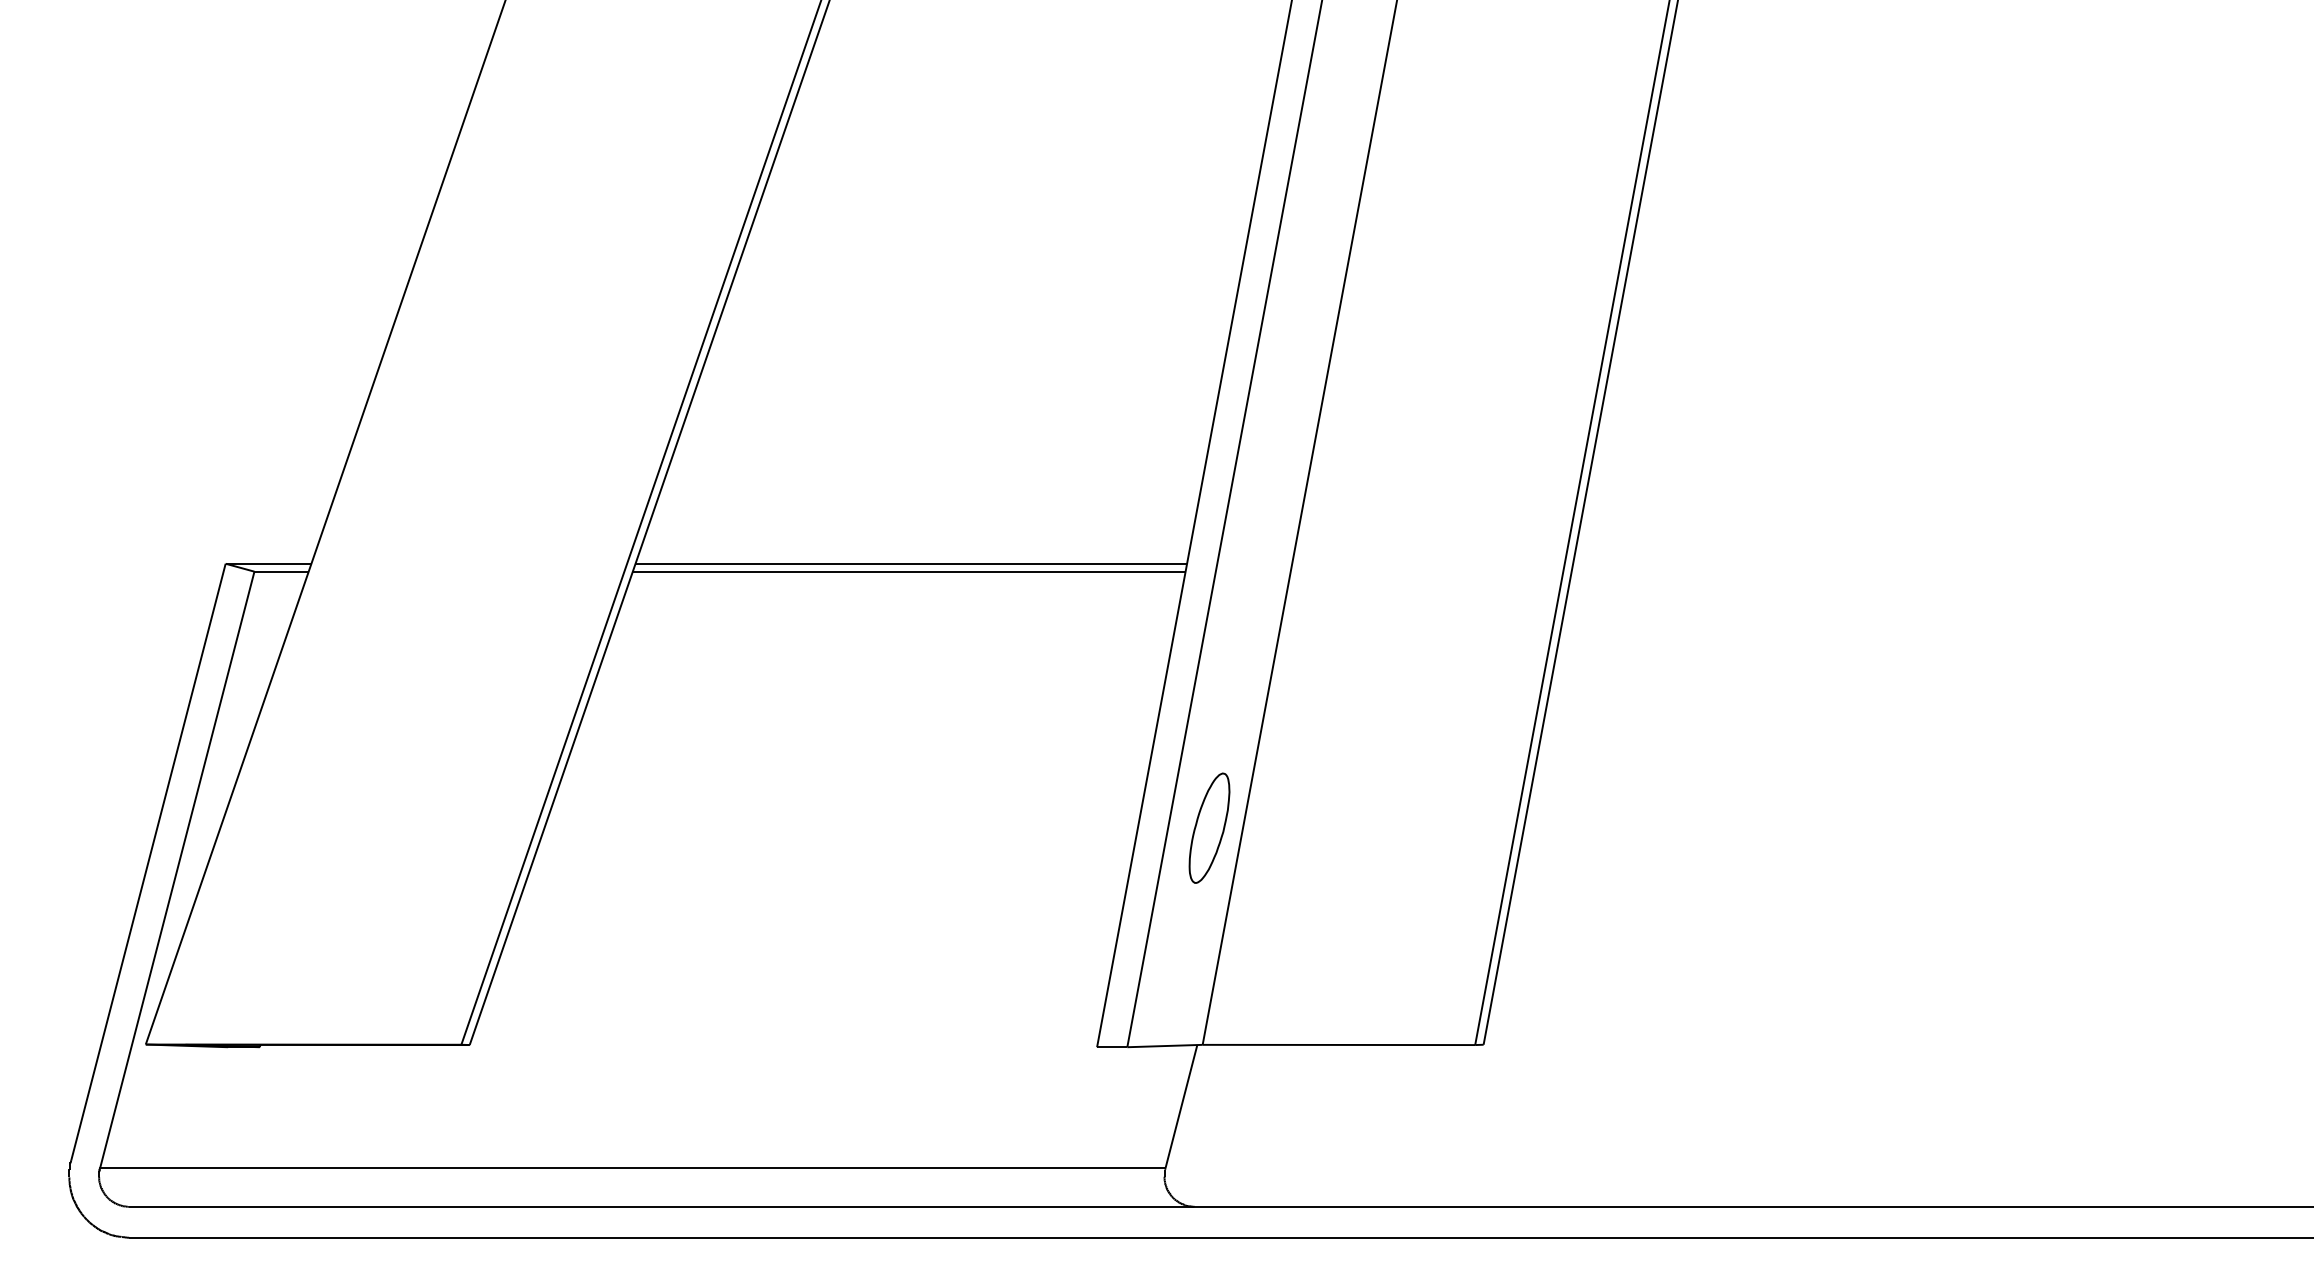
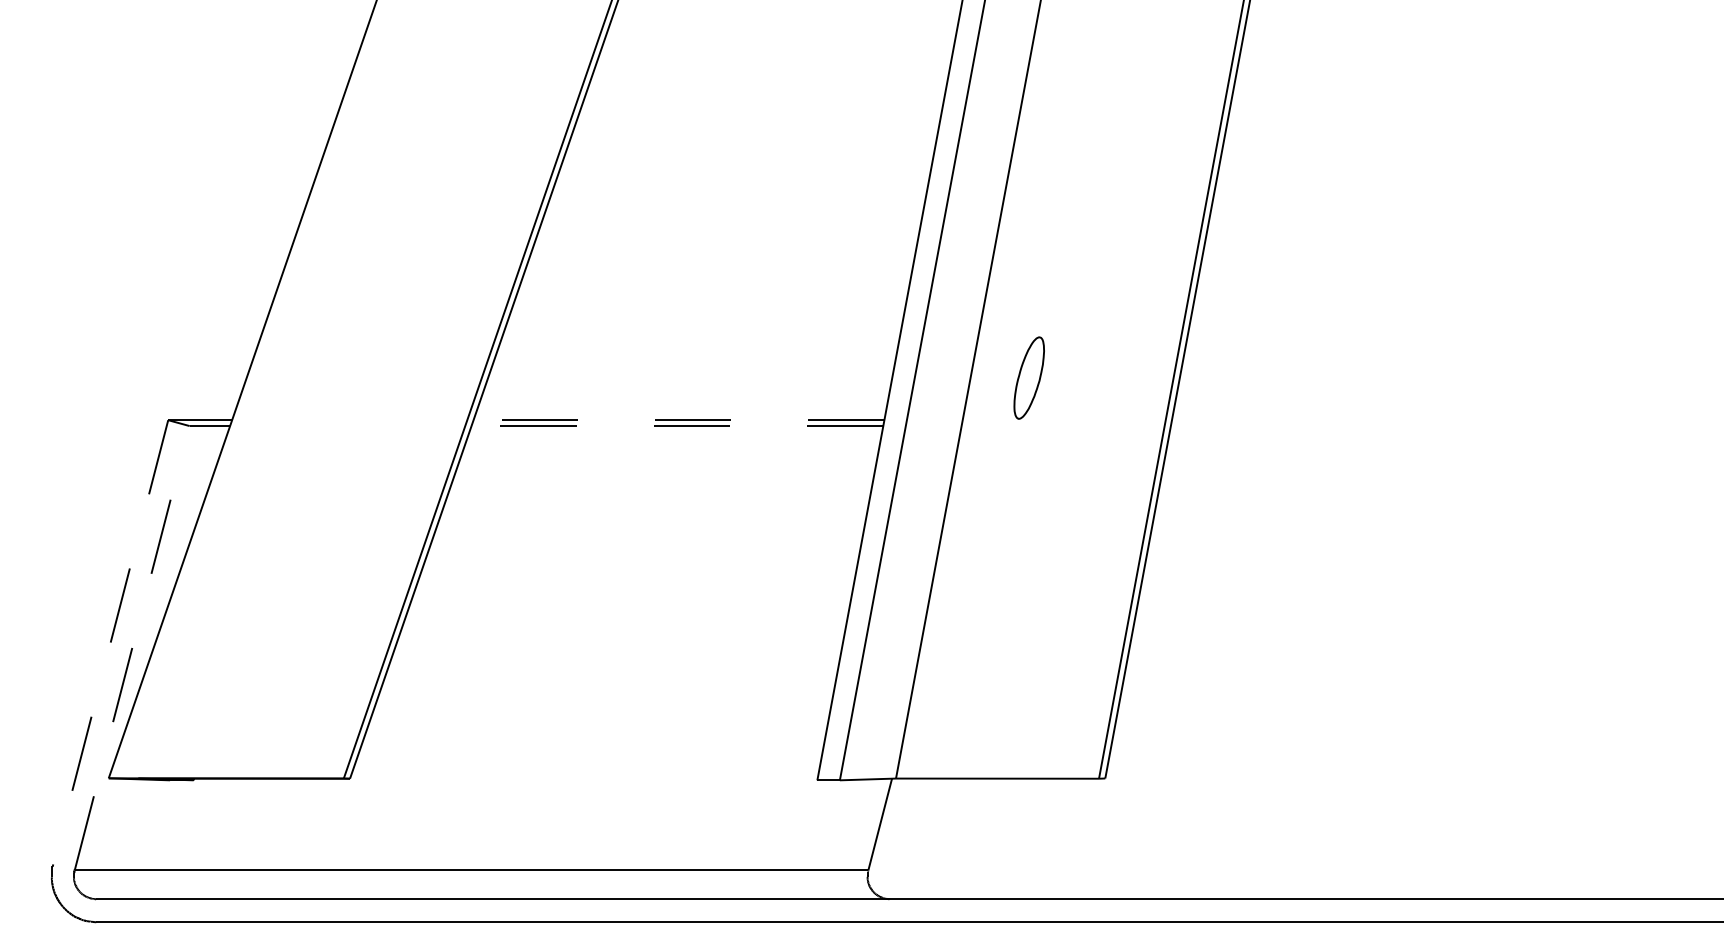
line: (911, 563) -> (679, 420), solid -> dashed
line: (908, 571) -> (676, 425), solid -> dashed
part: (1209, 827) -> (1029, 377), moved
line: (148, 861) -> (110, 641), solid -> dashed
line: (177, 869) -> (132, 647), solid -> dashed

